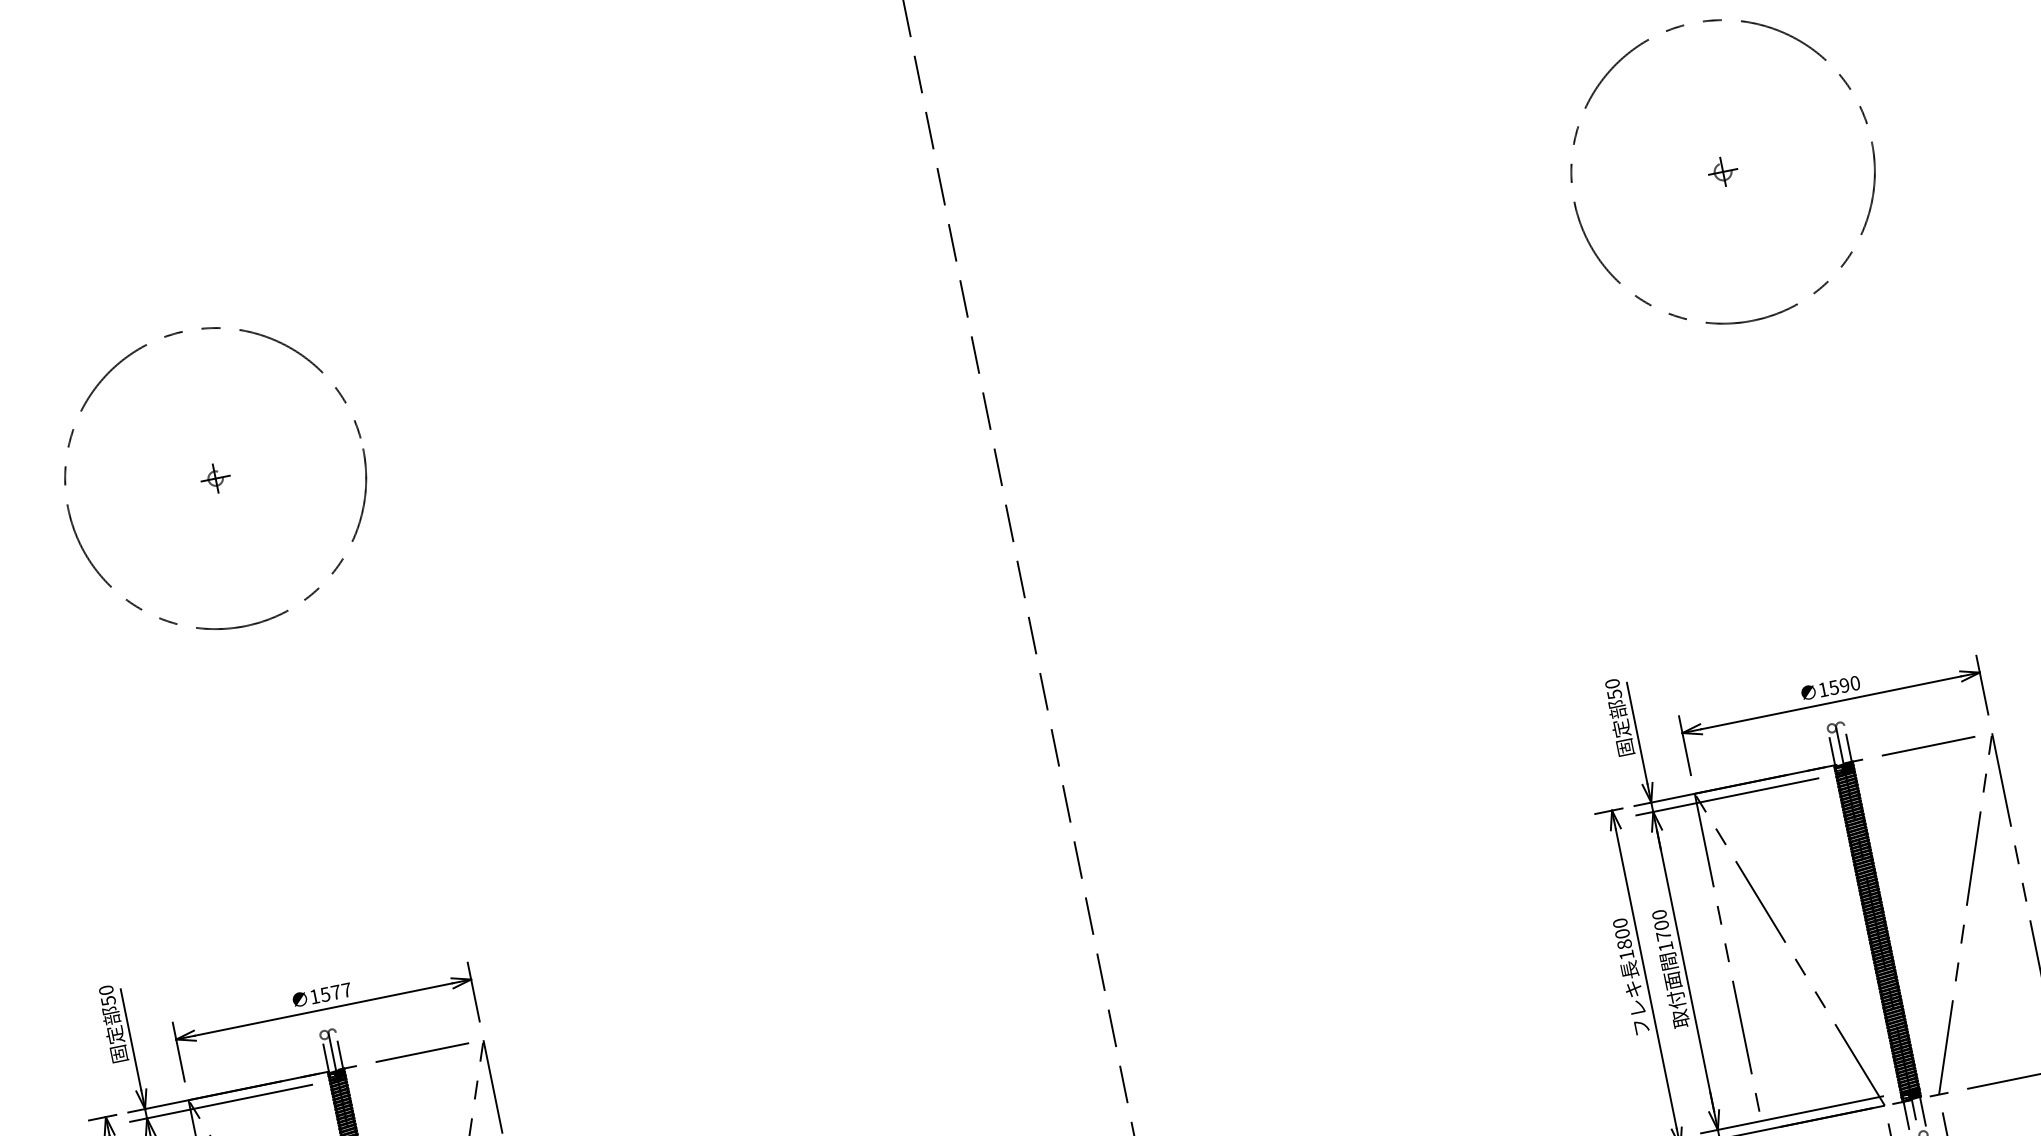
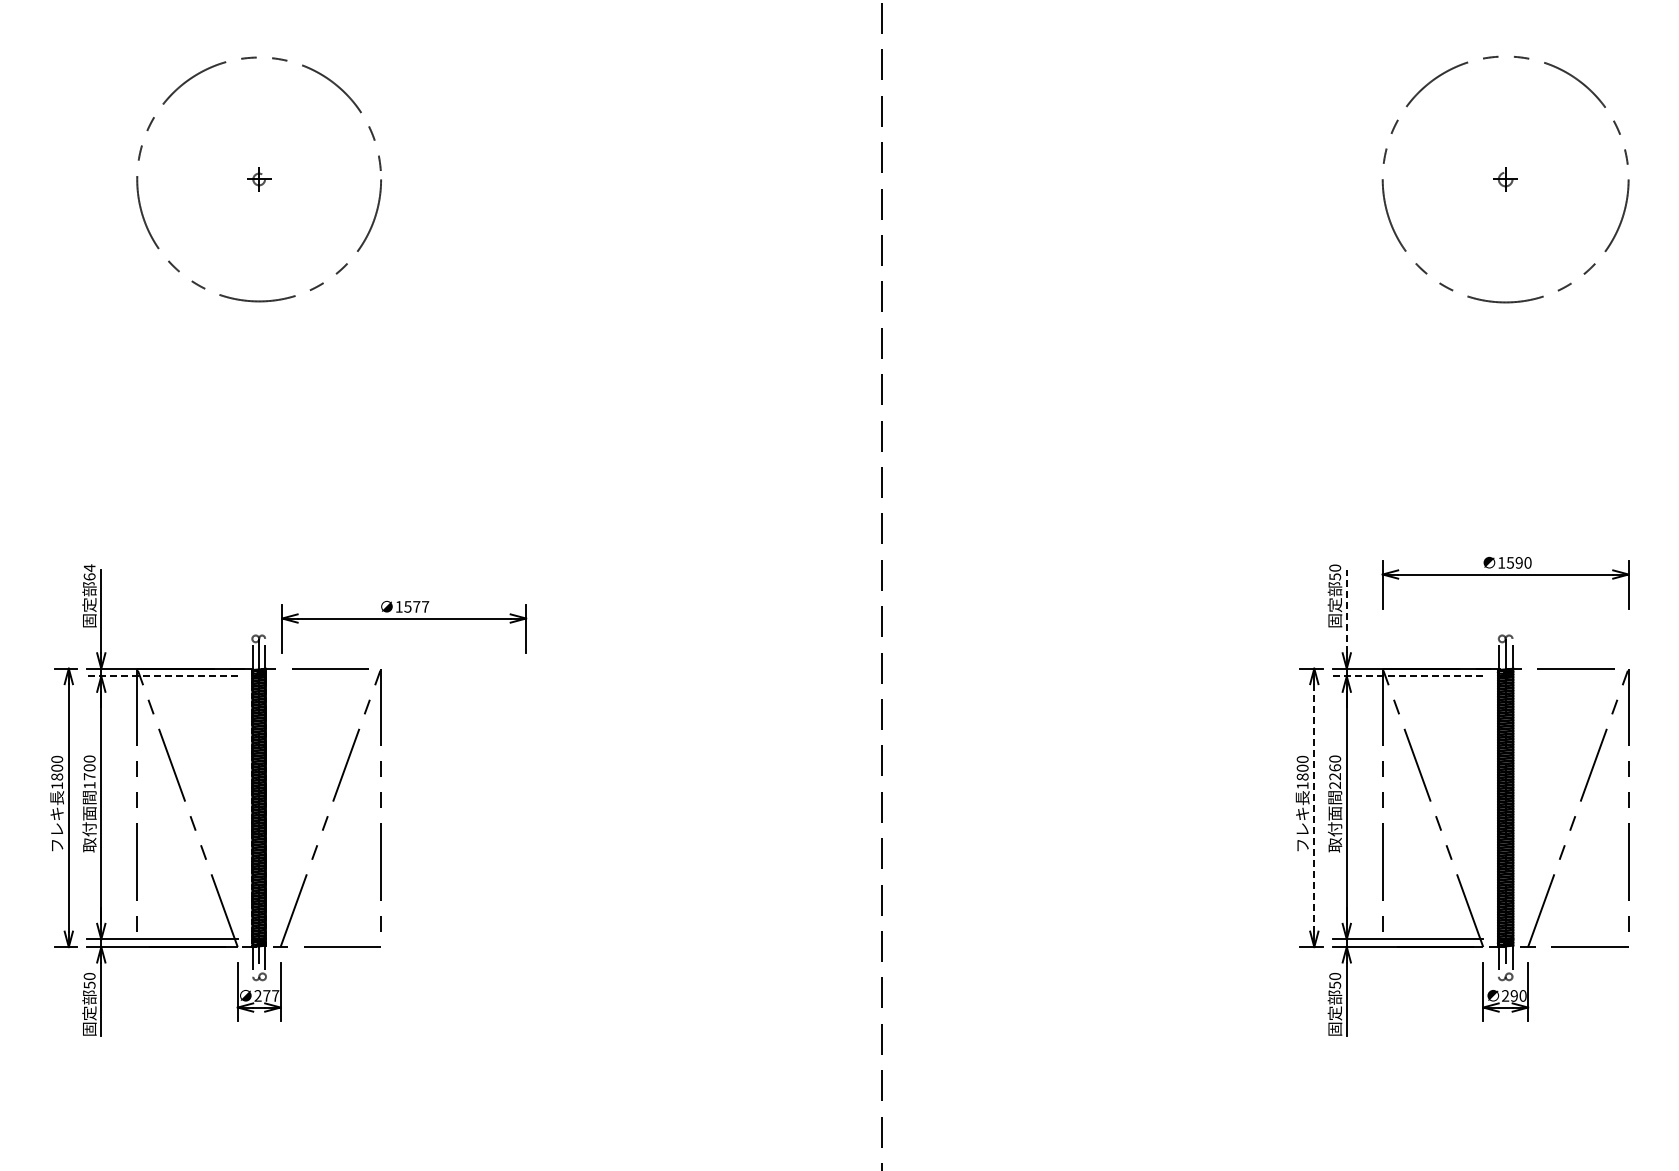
part: (1831, 704) -> (1505, 575), moved
line: (1636, 733) -> (1346, 611), solid -> dashed
line: (1726, 797) -> (1407, 676), solid -> dashed
text: (1662, 936) -> (1334, 776), 1700 -> 2260
line: (1646, 978) -> (1314, 807), solid -> dashed
text: (107, 995) -> (89, 572), 50 -> 64
part: (324, 1010) -> (404, 619), moved
line: (221, 1103) -> (162, 676), solid -> dashed

